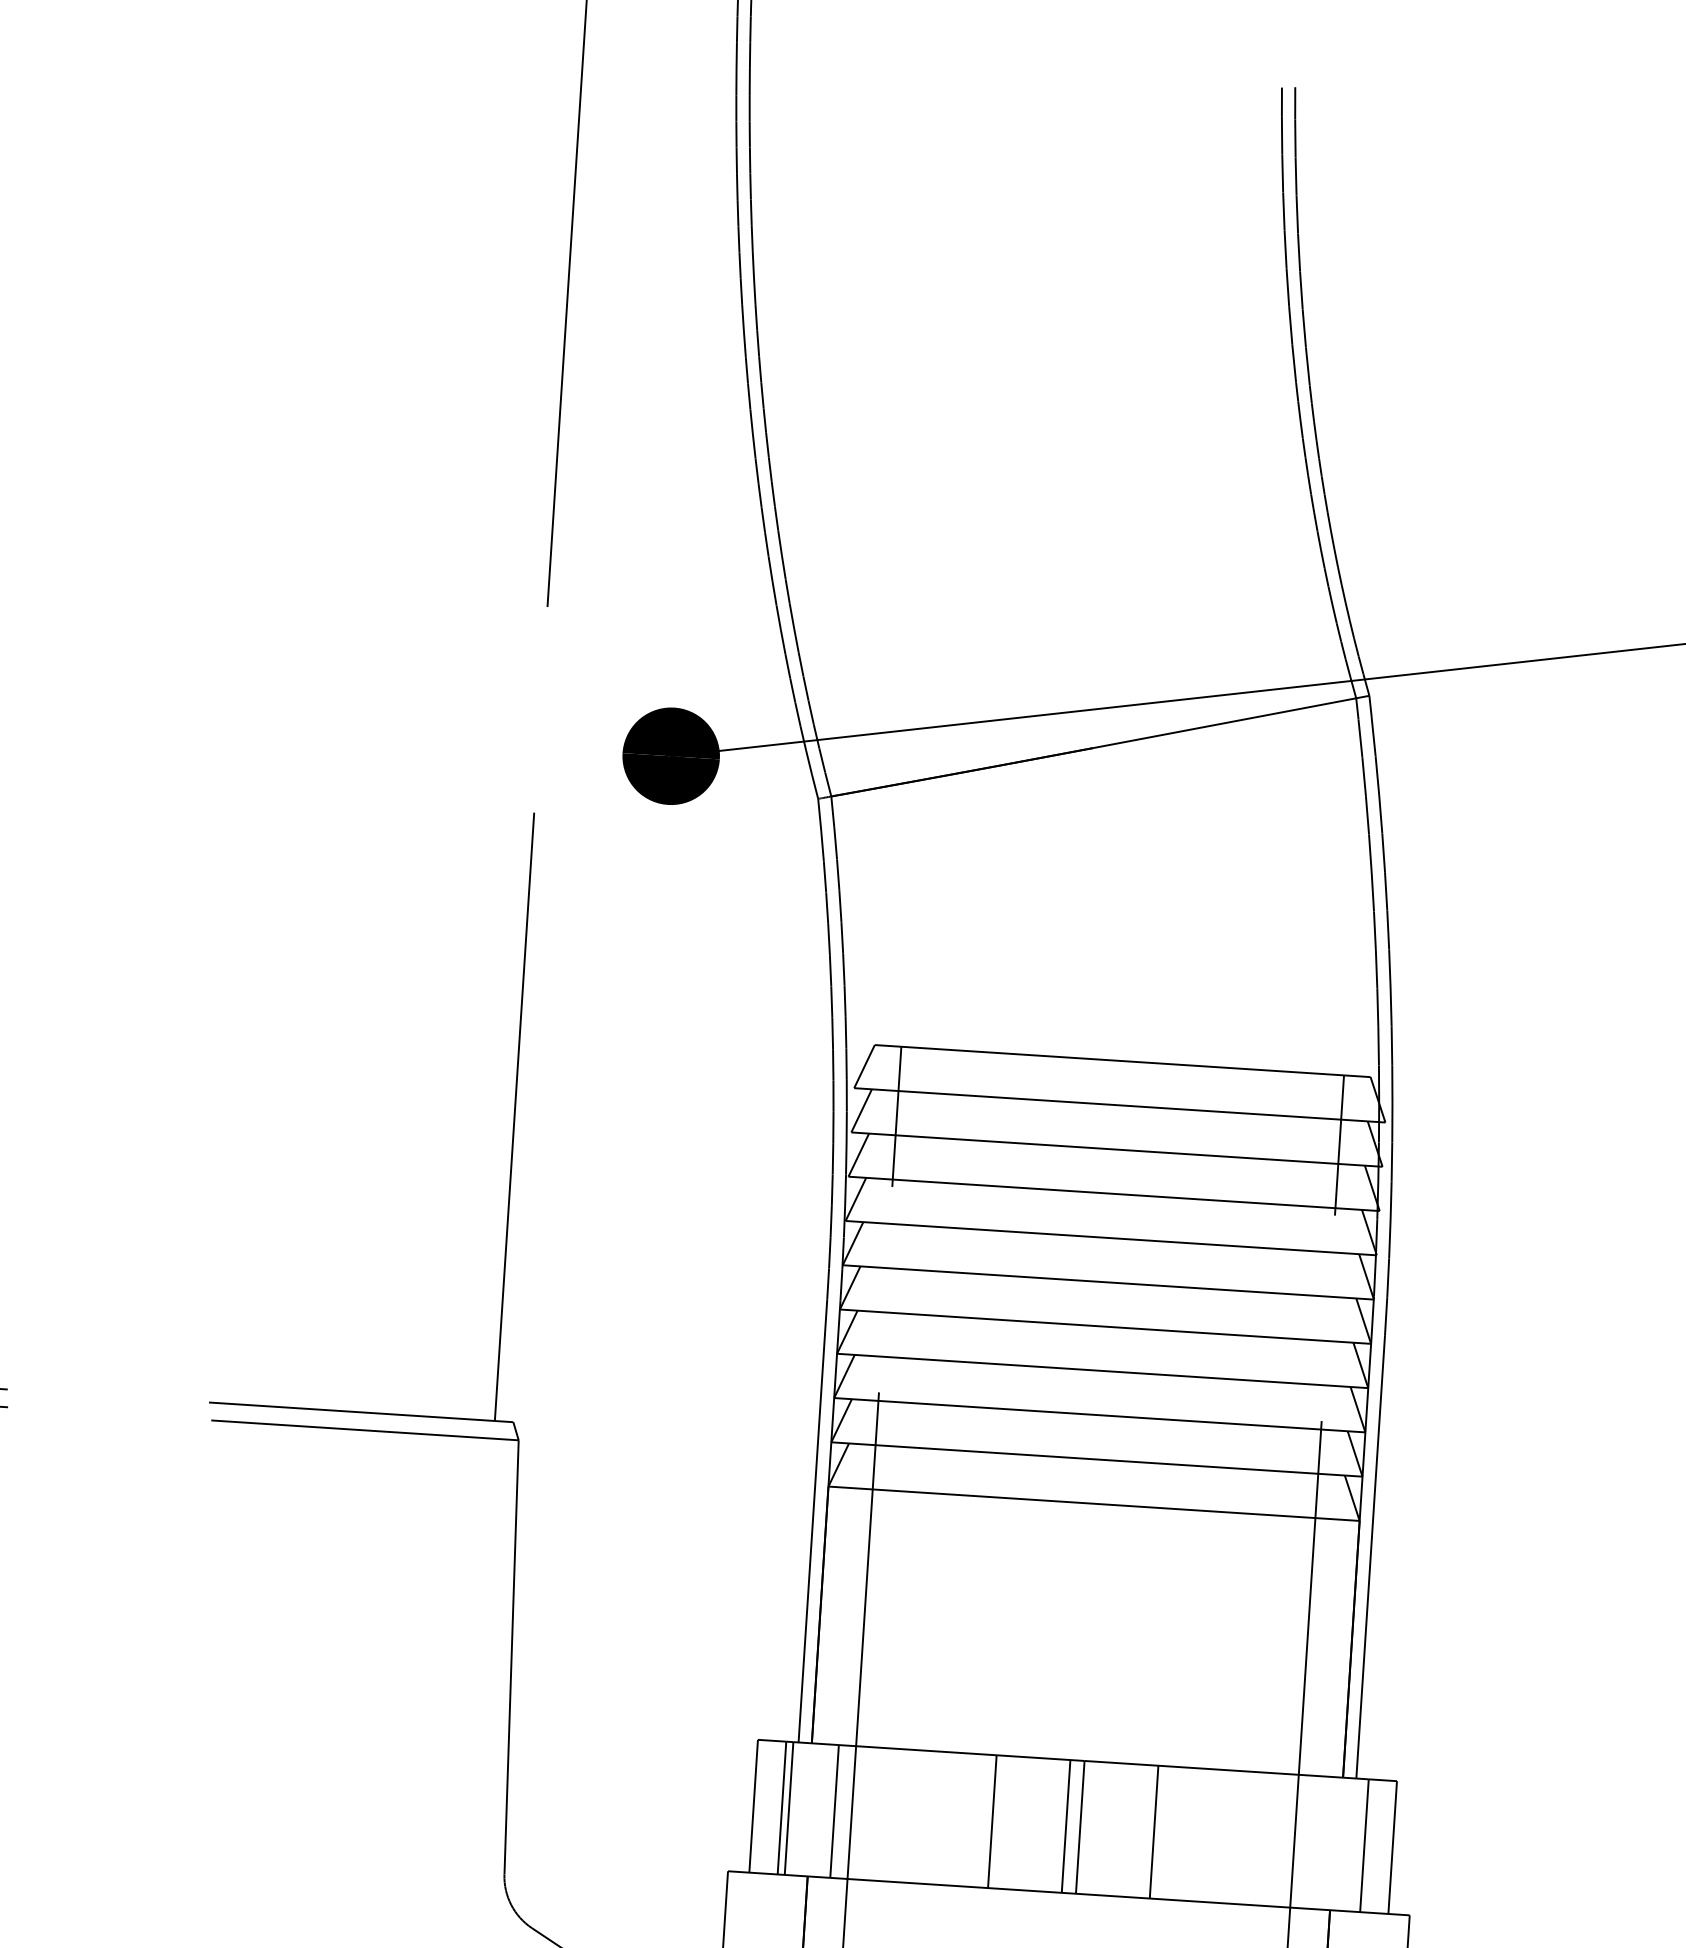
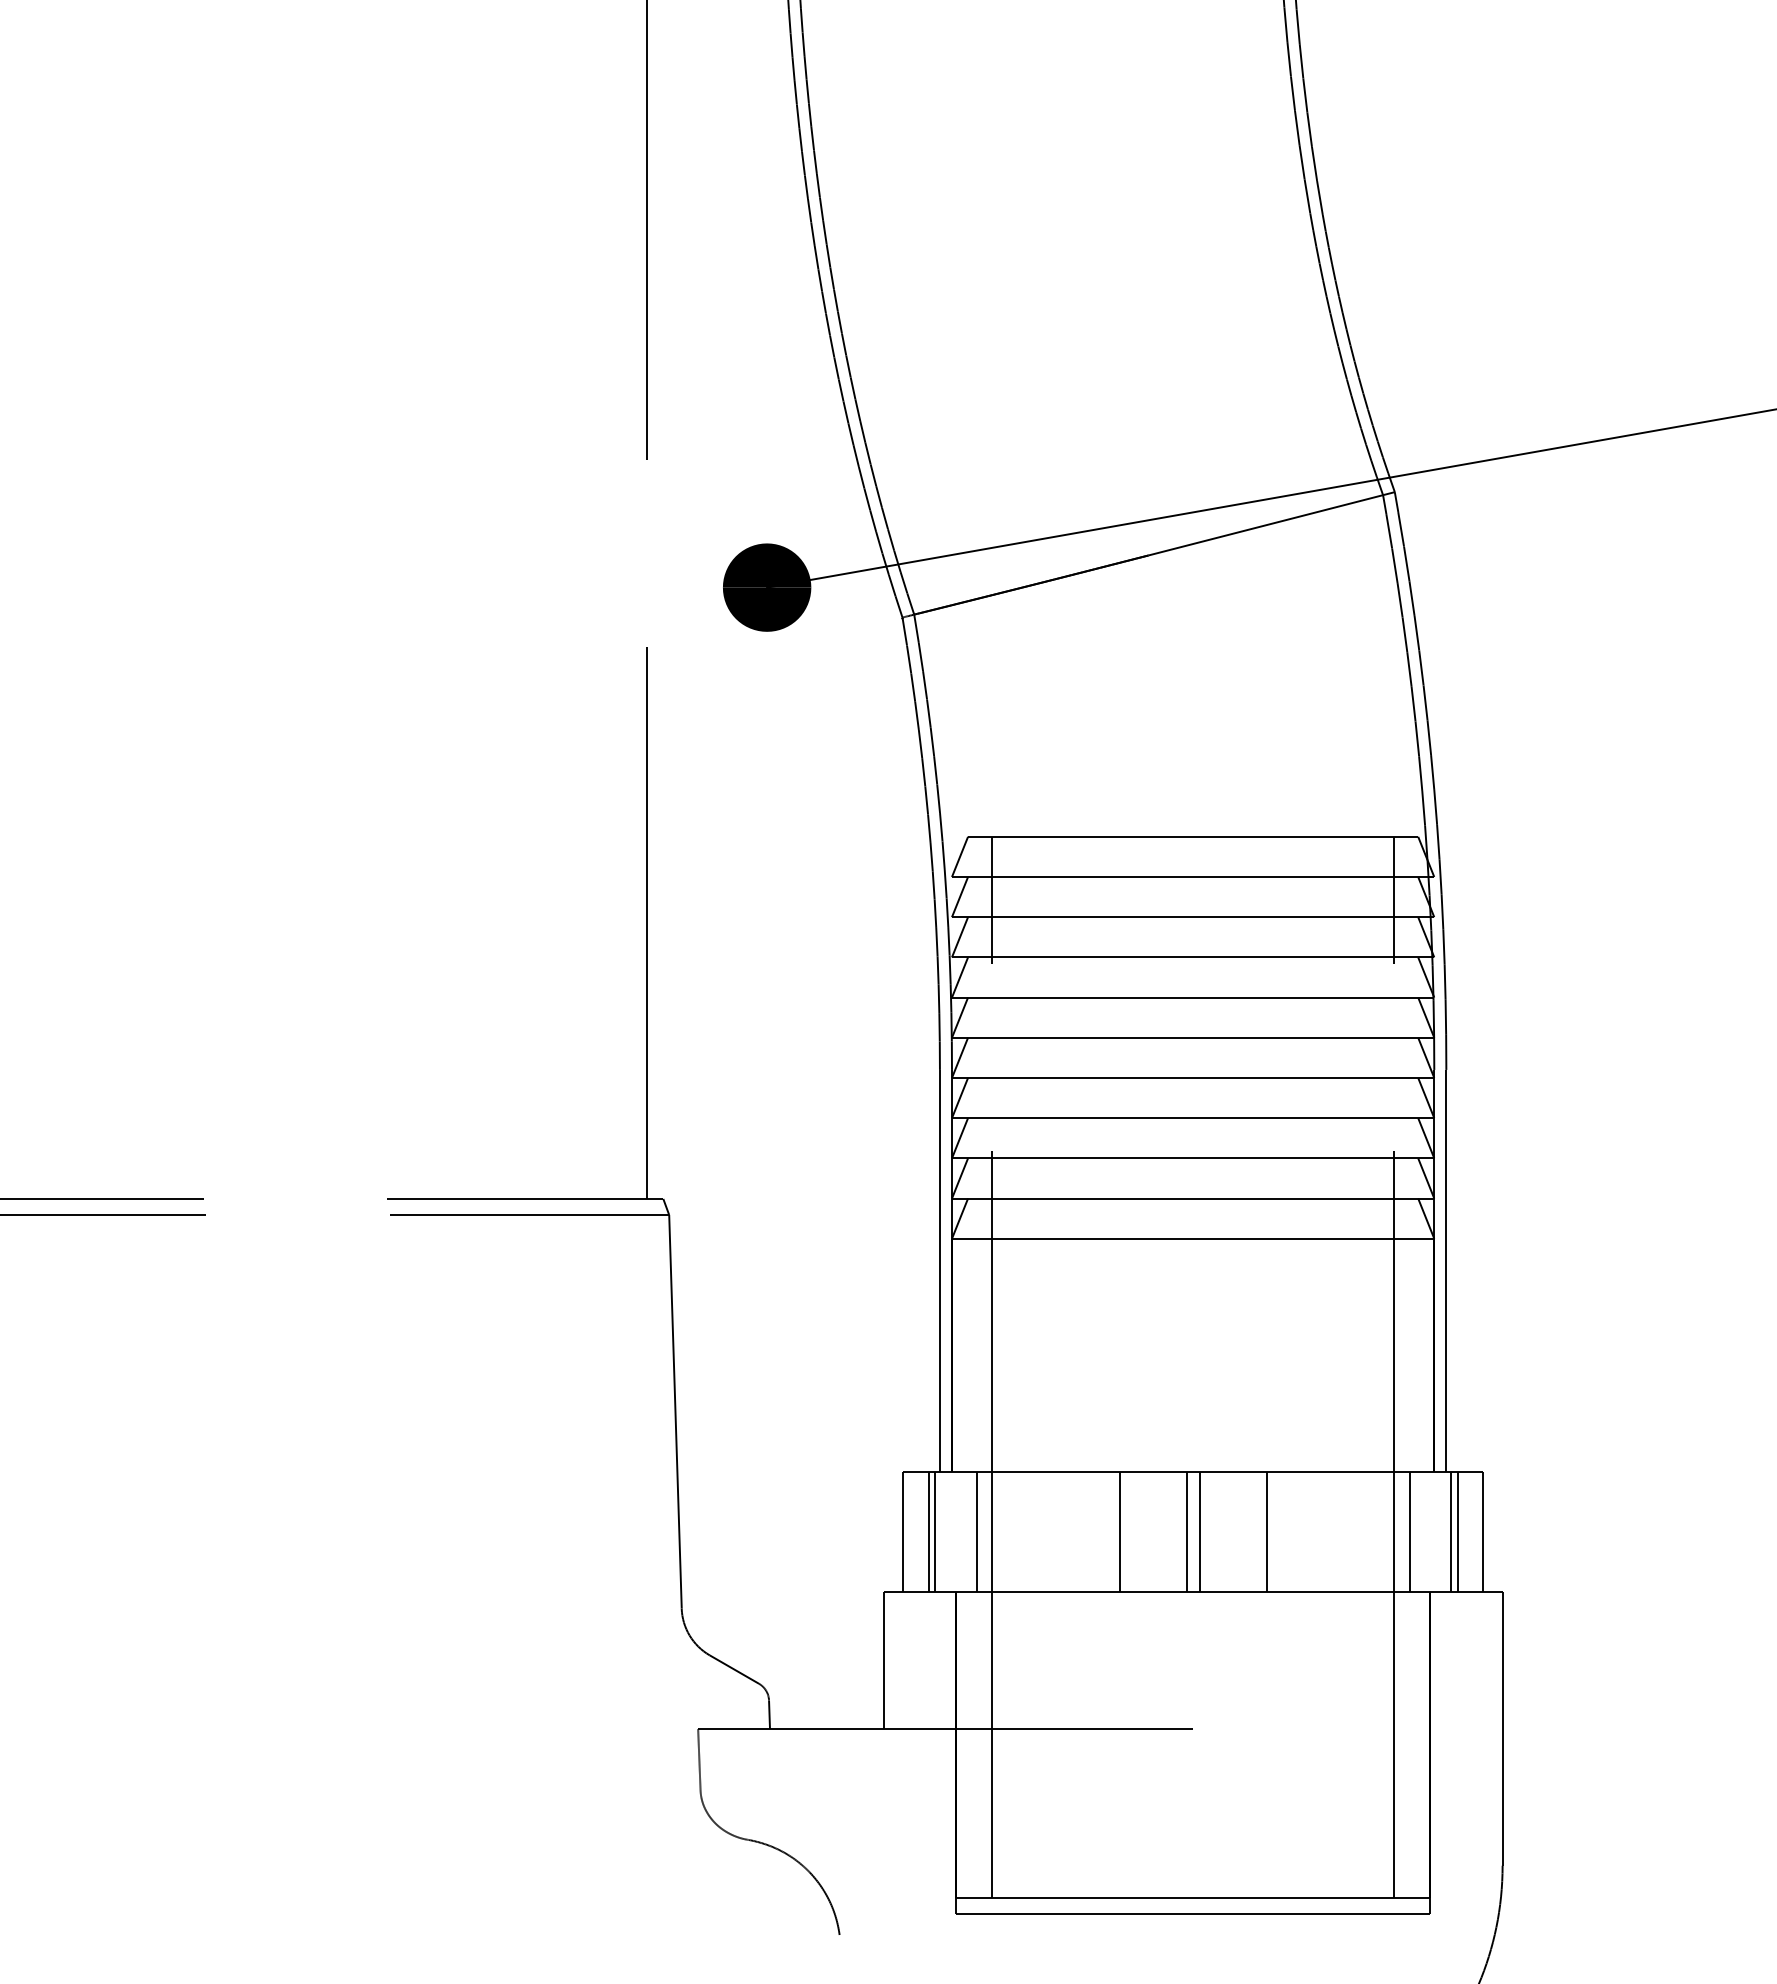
line: (1311, 1841) -> (1409, 1531), added
line: (1357, 1844) -> (1451, 1531), added

